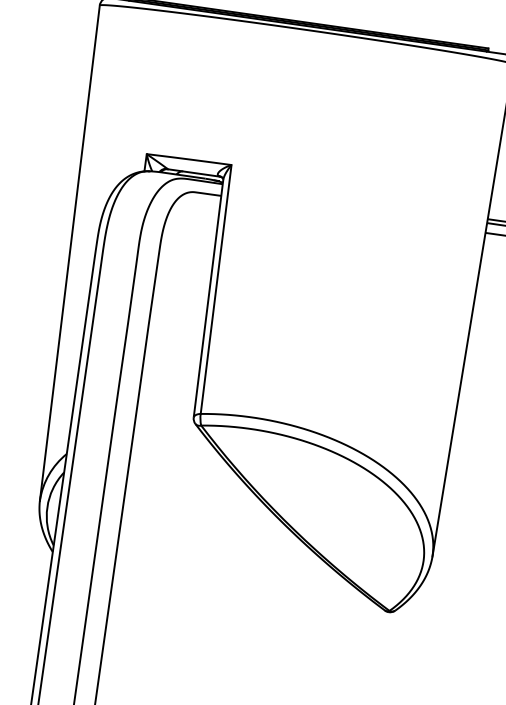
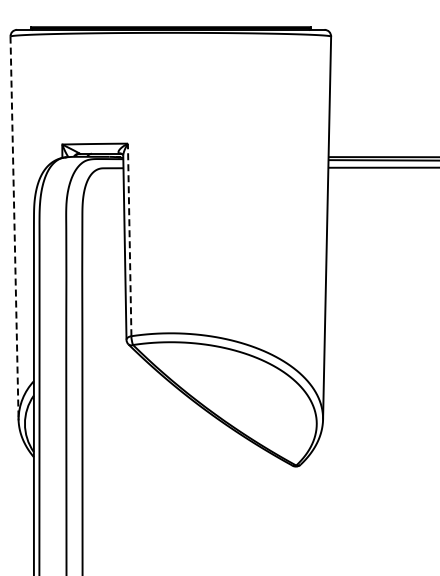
line: (69, 253) -> (14, 228), solid -> dashed
line: (215, 288) -> (129, 239), solid -> dashed

